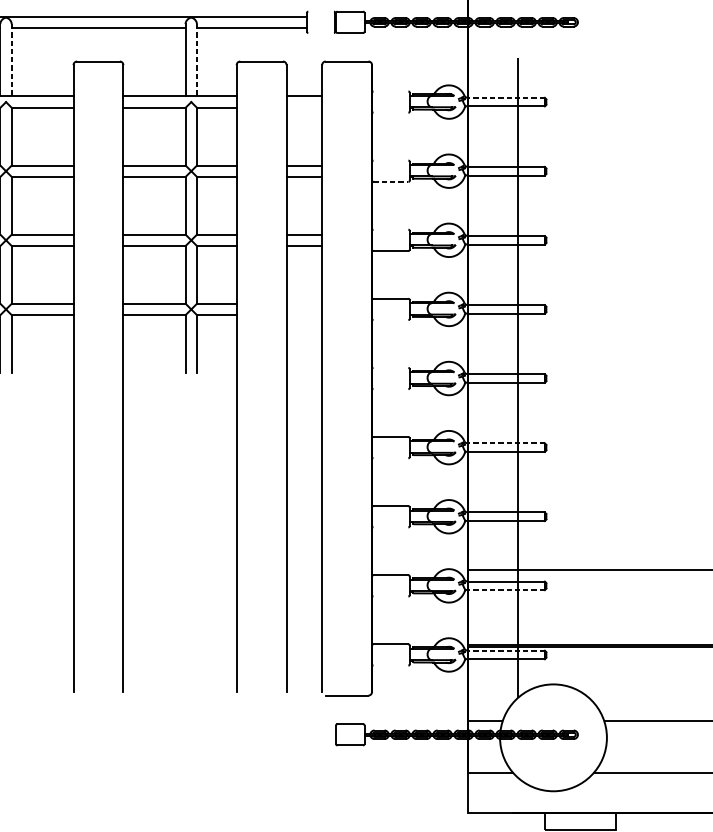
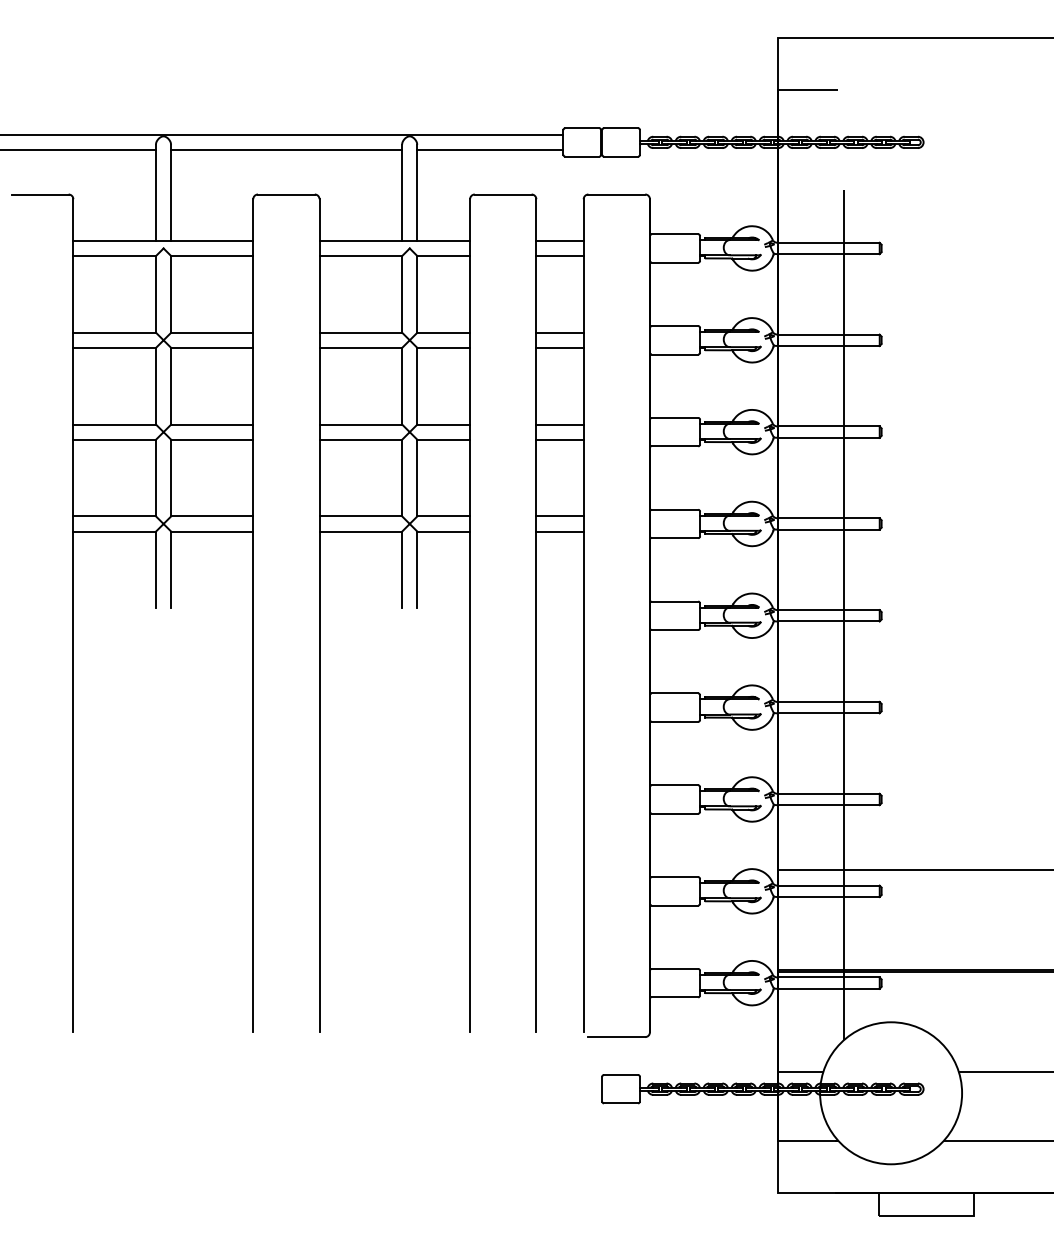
line: (321, 11) -> (582, 128), added
line: (321, 32) -> (582, 156), added
line: (12, 60) -> (171, 193), dashed -> solid
line: (197, 60) -> (417, 193), dashed -> solid
line: (390, 91) -> (674, 234), added
line: (506, 97) -> (828, 242), dashed -> solid
line: (303, 108) -> (559, 256), added
line: (390, 112) -> (674, 262), added
line: (390, 160) -> (674, 326), added
line: (391, 181) -> (675, 354), dashed -> solid
line: (390, 229) -> (674, 417), added
line: (303, 303) -> (559, 516), added
line: (303, 315) -> (559, 531), added
line: (390, 320) -> (674, 538), added
line: (390, 367) -> (674, 601), added
line: (390, 389) -> (674, 630), added
line: (506, 443) -> (828, 701), dashed -> solid
line: (390, 458) -> (674, 721), added
line: (390, 527) -> (674, 813), added
line: (506, 590) -> (828, 897), dashed -> solid
line: (390, 596) -> (674, 905), added
line: (506, 650) -> (828, 977), dashed -> solid
line: (390, 665) -> (674, 997), added

